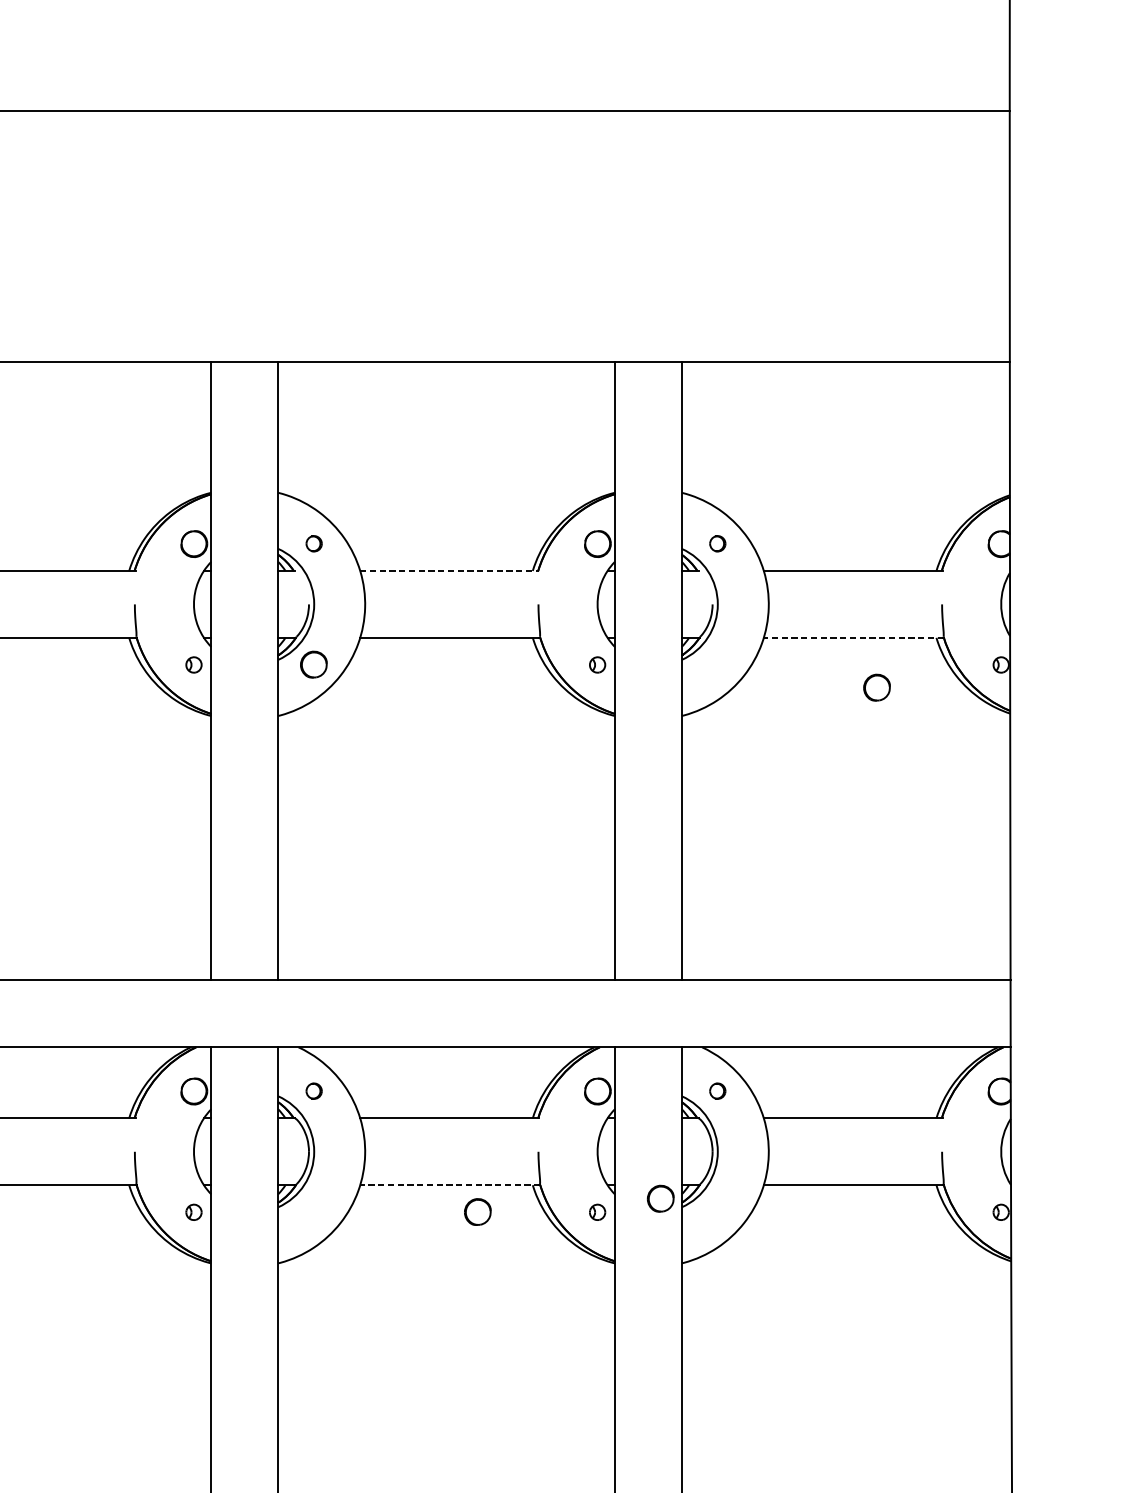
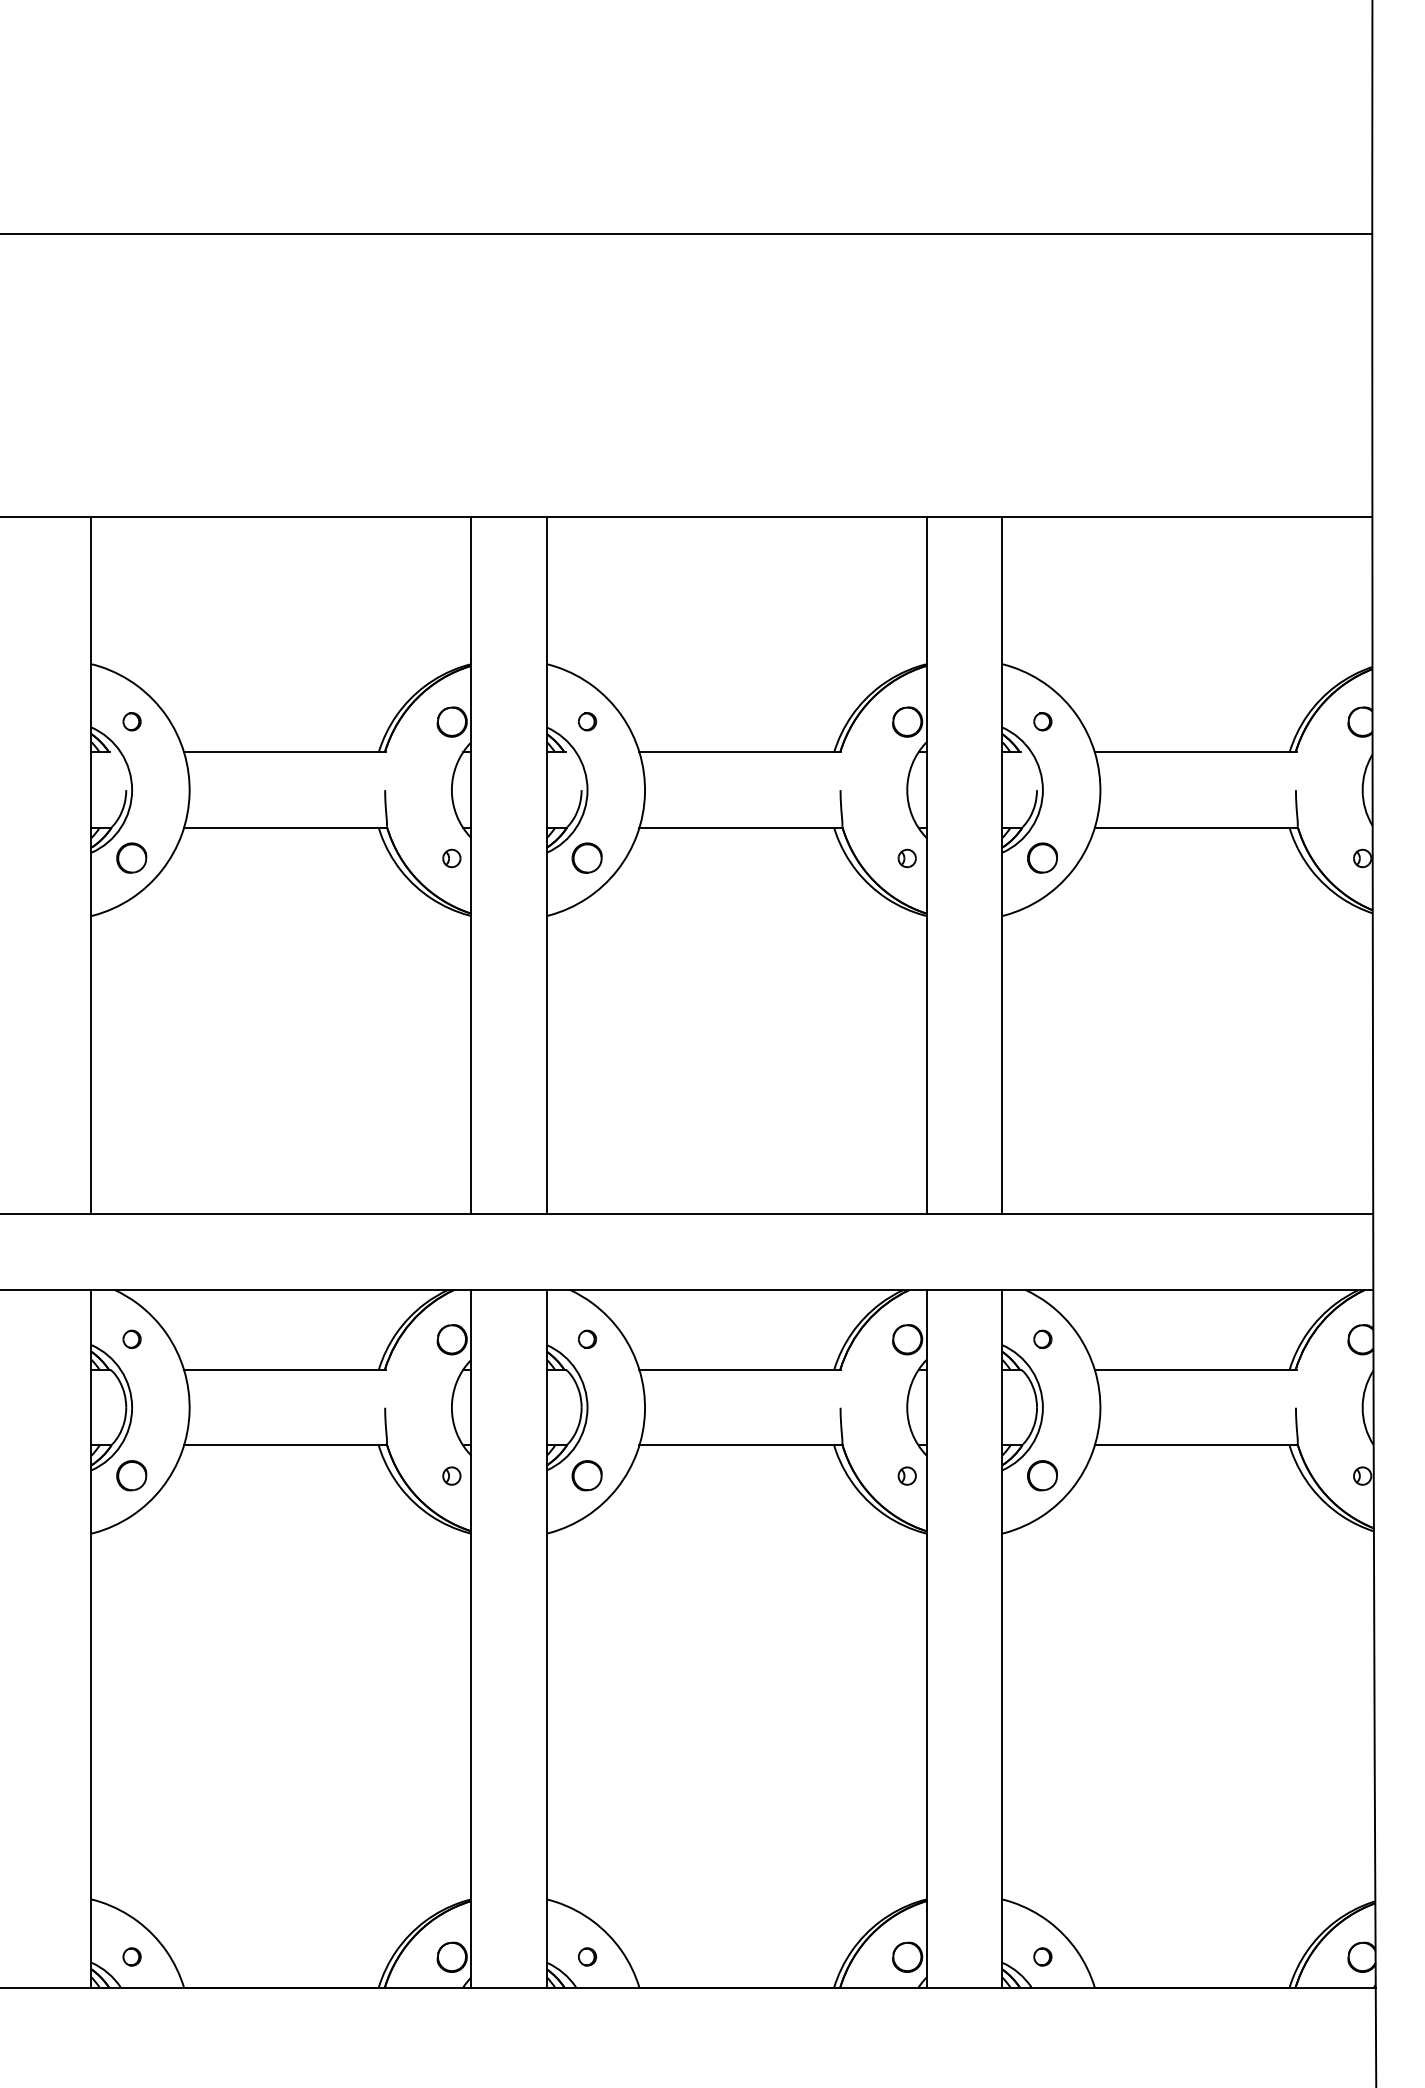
line: (449, 571) -> (740, 752), dashed -> solid
line: (853, 637) -> (1196, 827), dashed -> solid
part: (876, 687) -> (1042, 857), moved
line: (450, 1185) -> (741, 1445), dashed -> solid
part: (660, 1198) -> (1042, 1475), moved
part: (477, 1211) -> (586, 1475), moved

